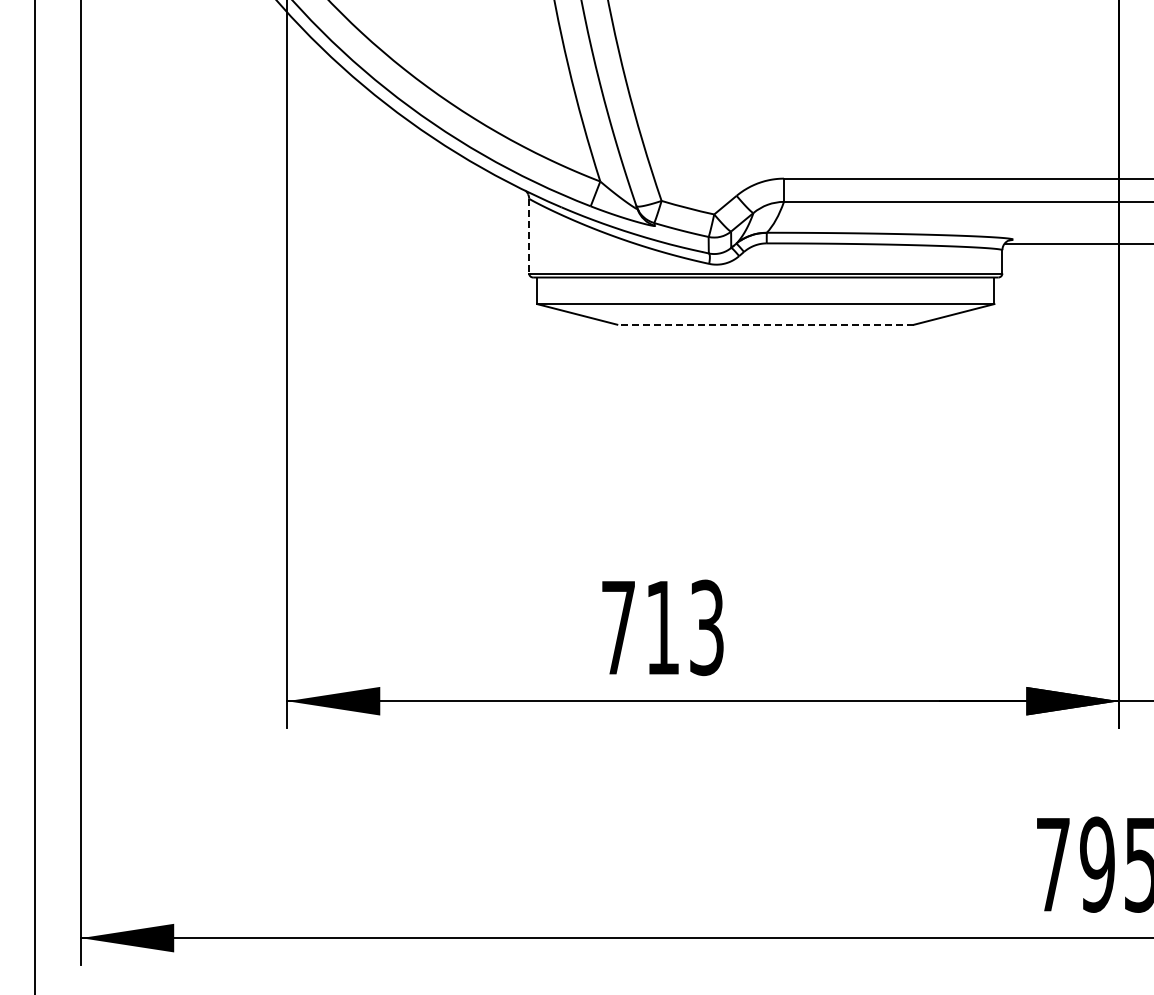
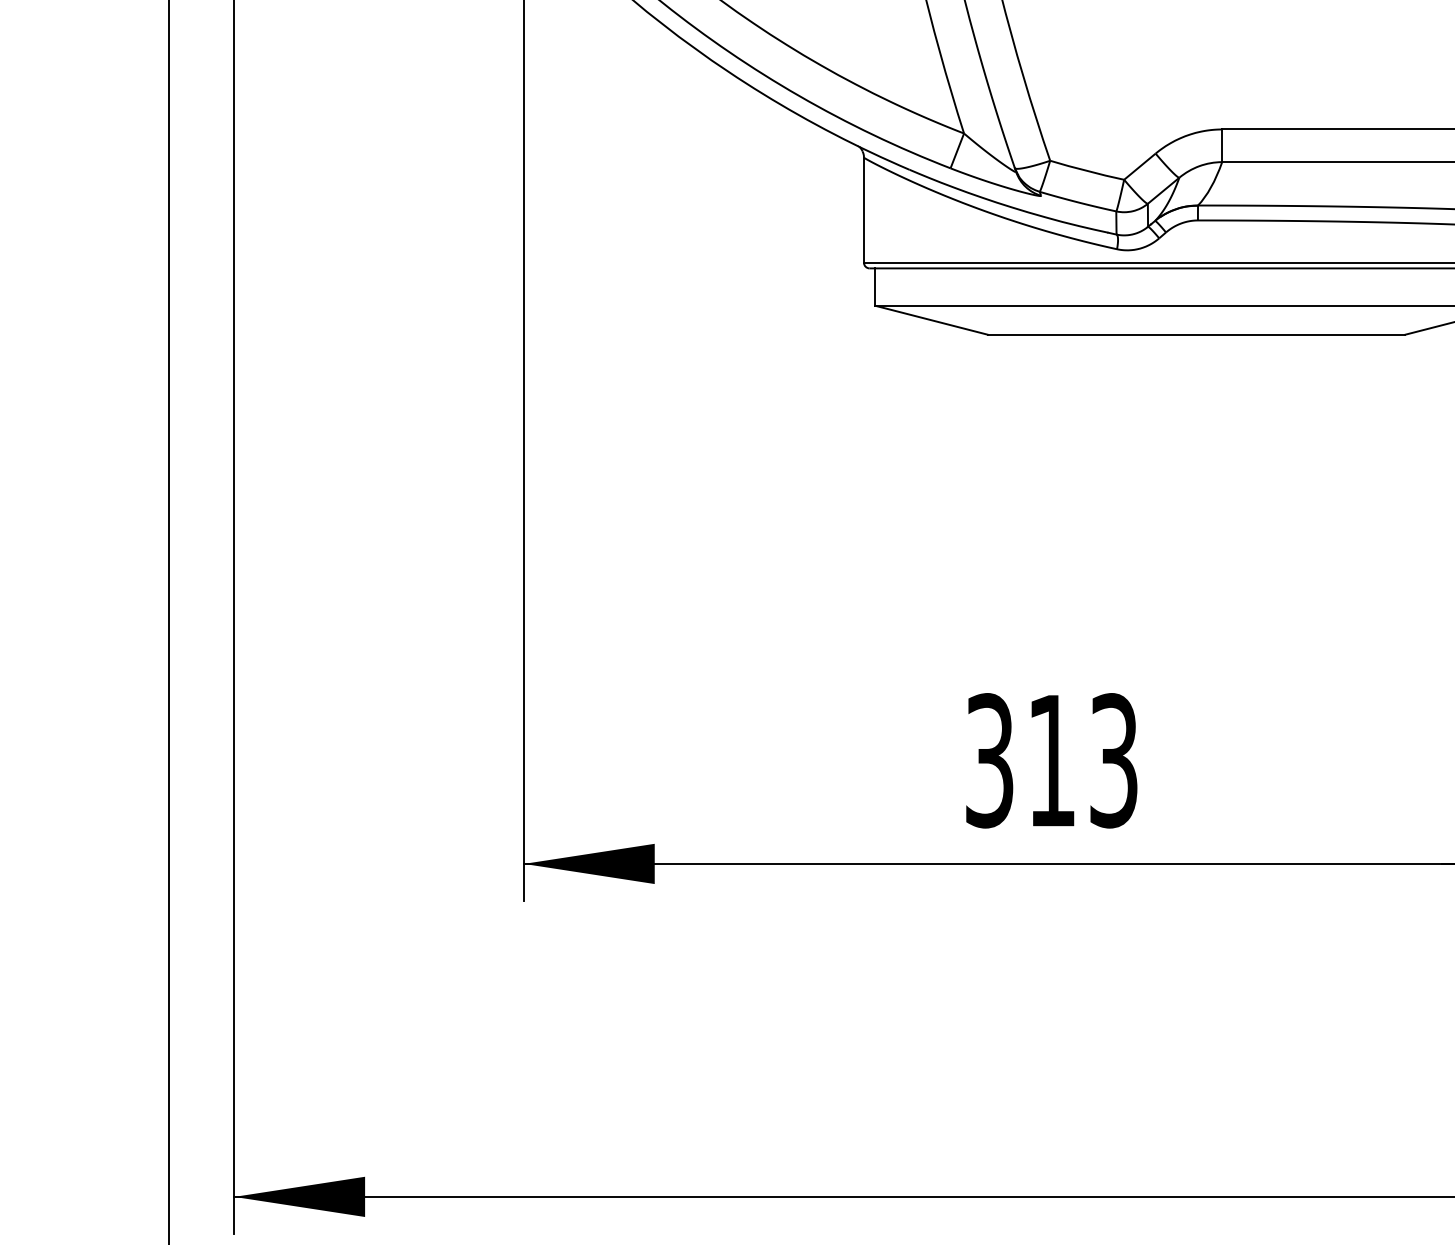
line: (529, 236) -> (864, 210), dashed -> solid
line: (765, 324) -> (1196, 334), dashed -> solid
text: (618, 627) -> (989, 760), 713 -> 313

